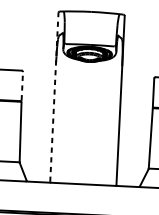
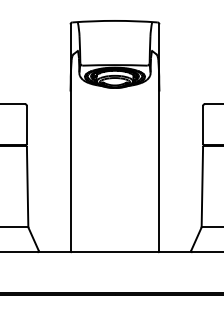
line: (22, 85) -> (26, 124), dashed -> solid
line: (54, 97) -> (70, 137), dashed -> solid

